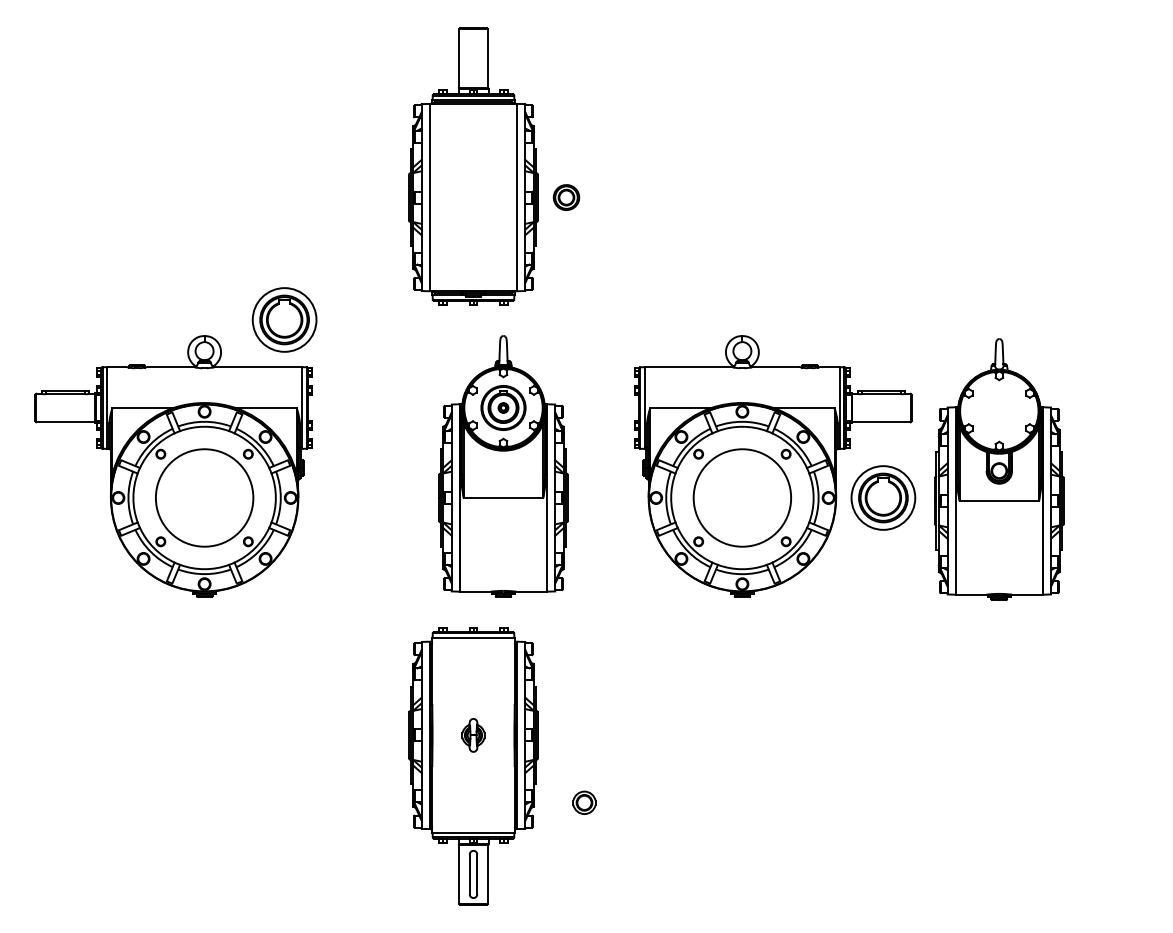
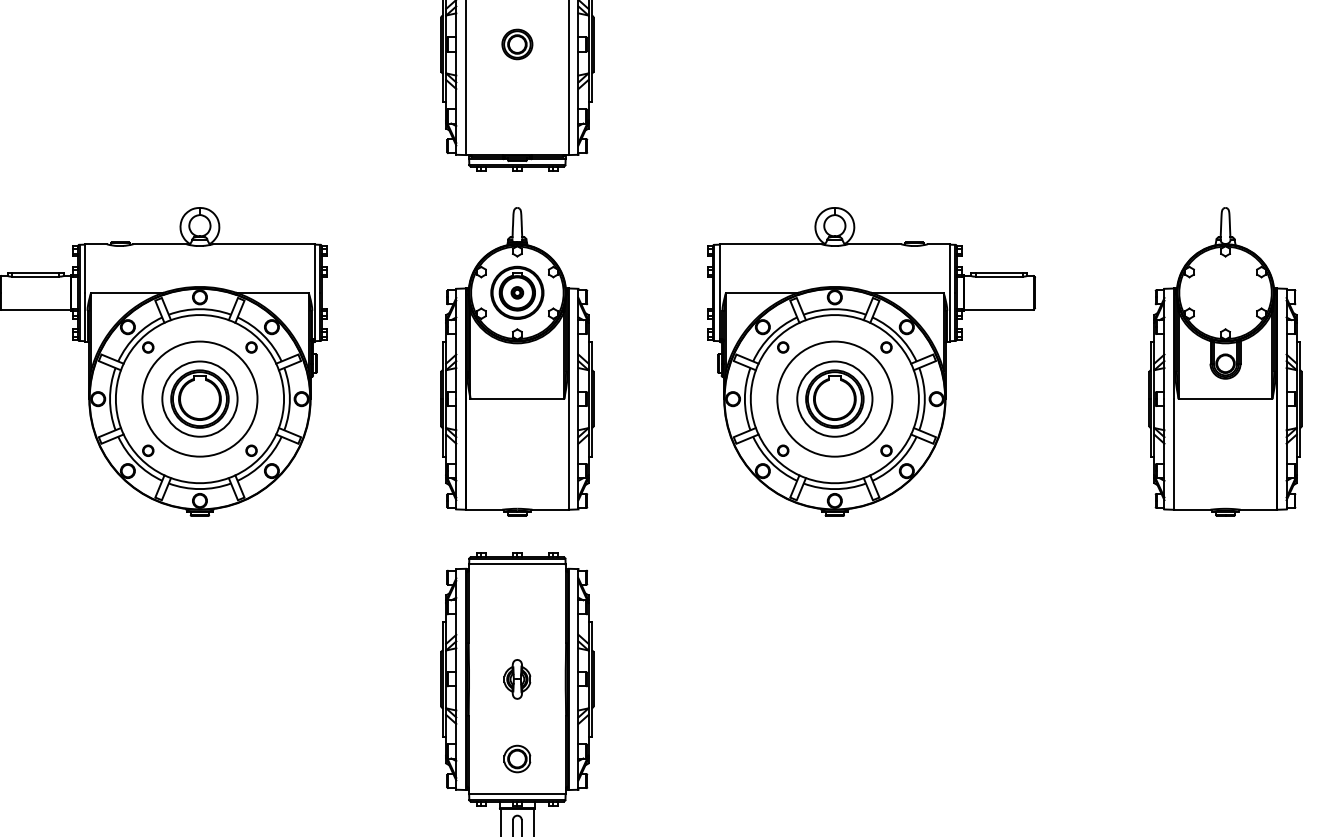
part: (566, 197) -> (517, 44), moved
part: (284, 319) -> (199, 398), moved
part: (503, 466) -> (517, 361), moved
part: (999, 469) -> (1225, 361), moved
part: (883, 497) -> (834, 398), moved
part: (584, 802) -> (517, 758), moved

